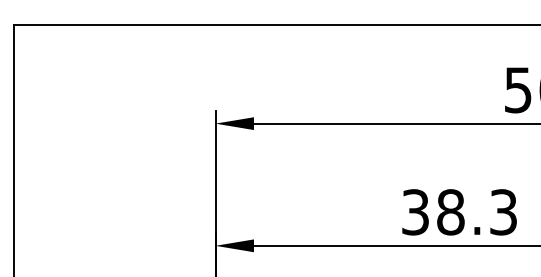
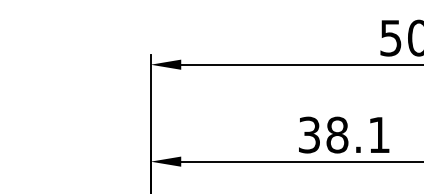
text: (503, 212) -> (379, 135), 38.3 -> 38.1

